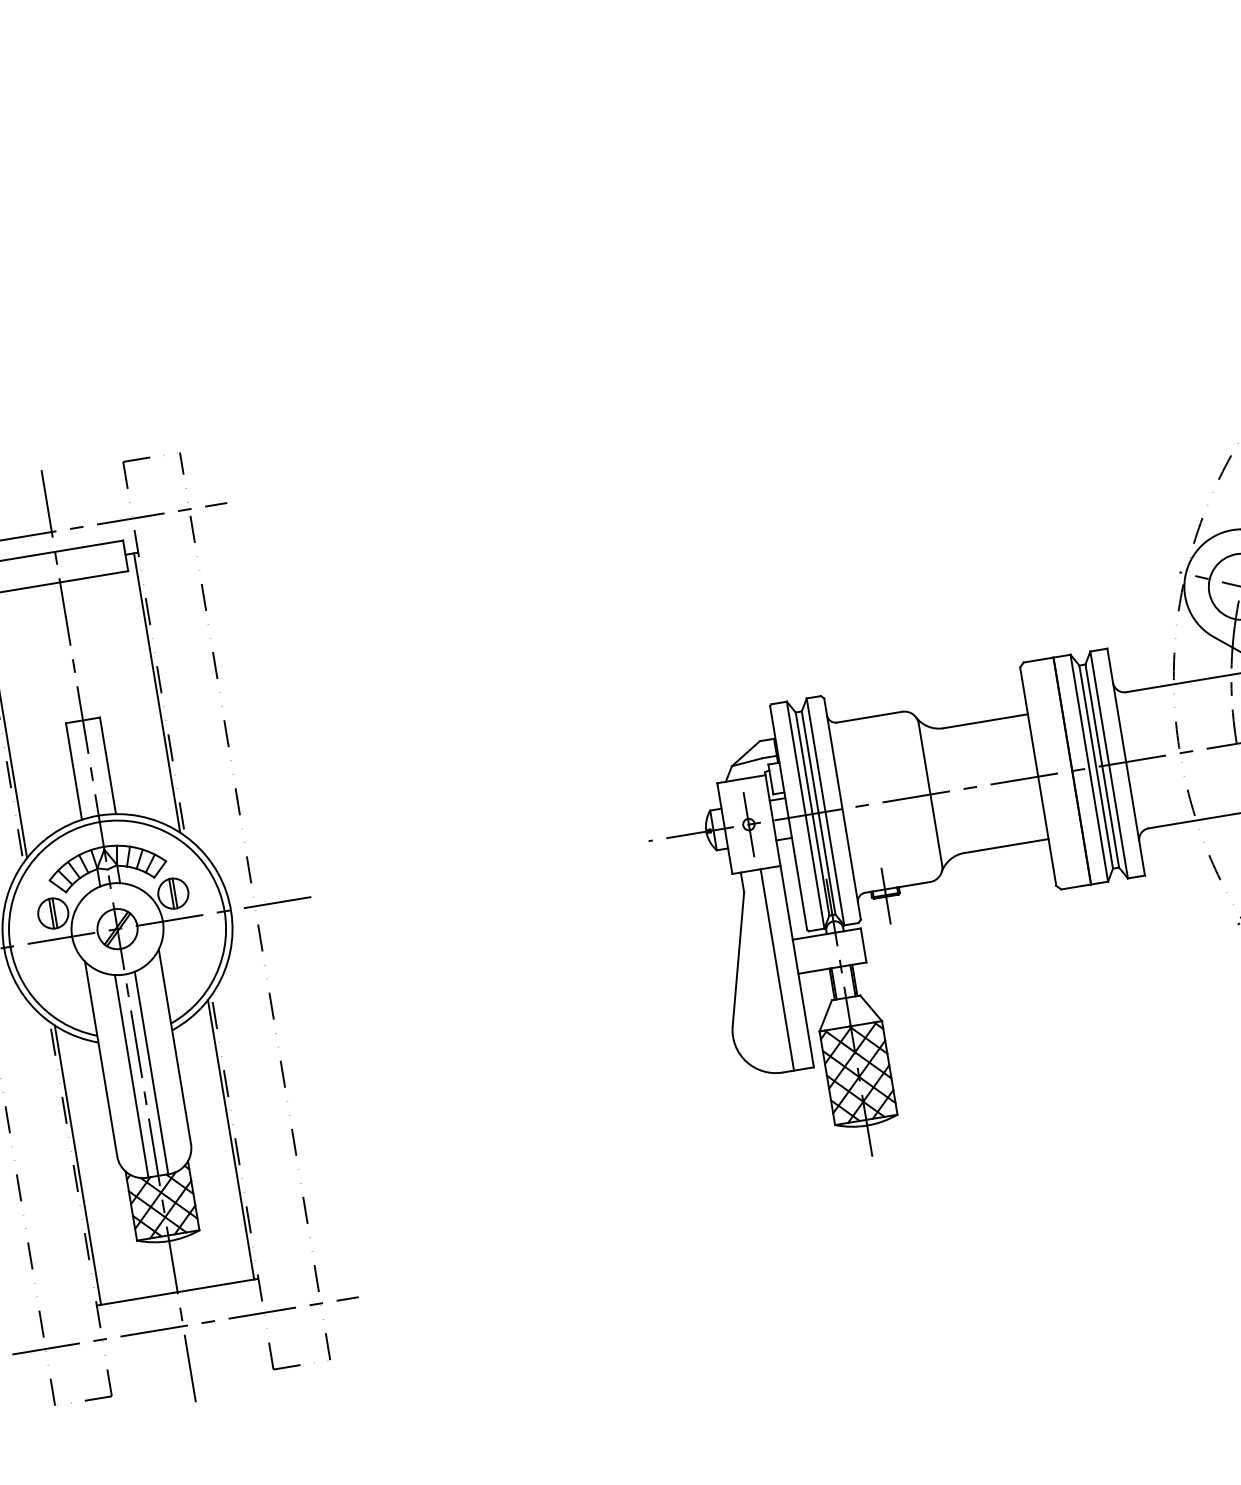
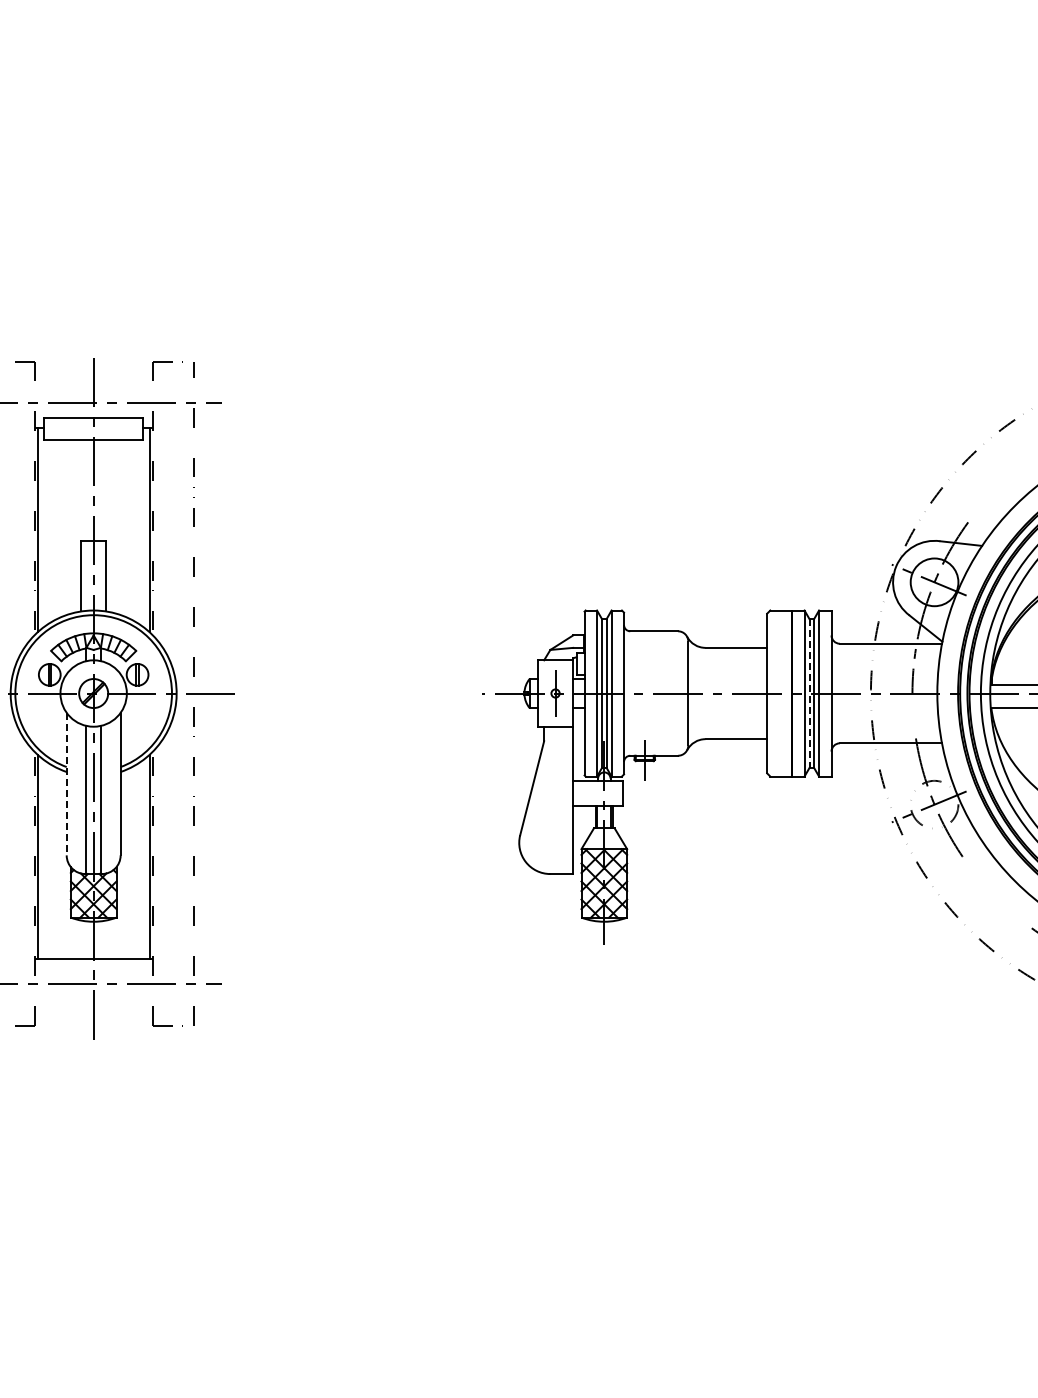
line: (1096, 768) -> (809, 694), solid -> dashed
line: (777, 970) -> (558, 800), removed
line: (100, 1059) -> (66, 784), solid -> dashed

